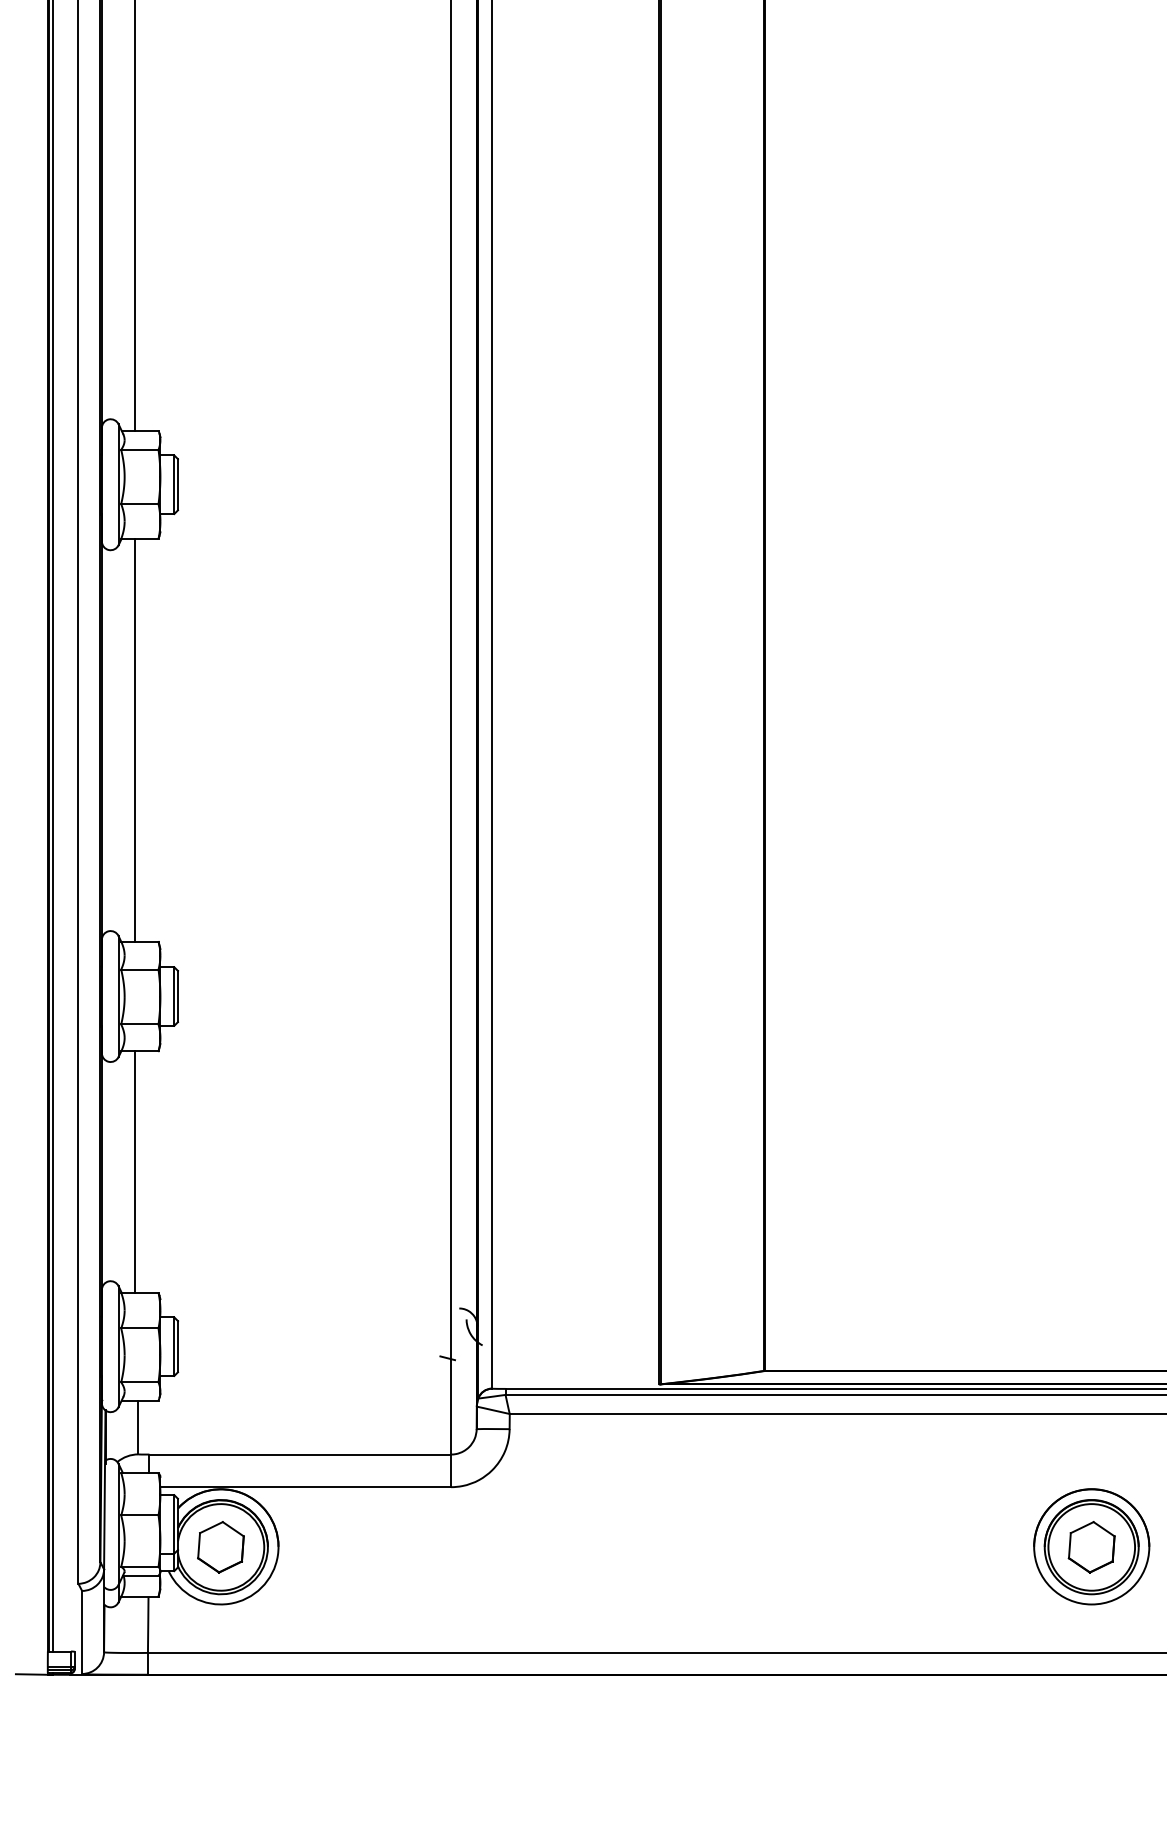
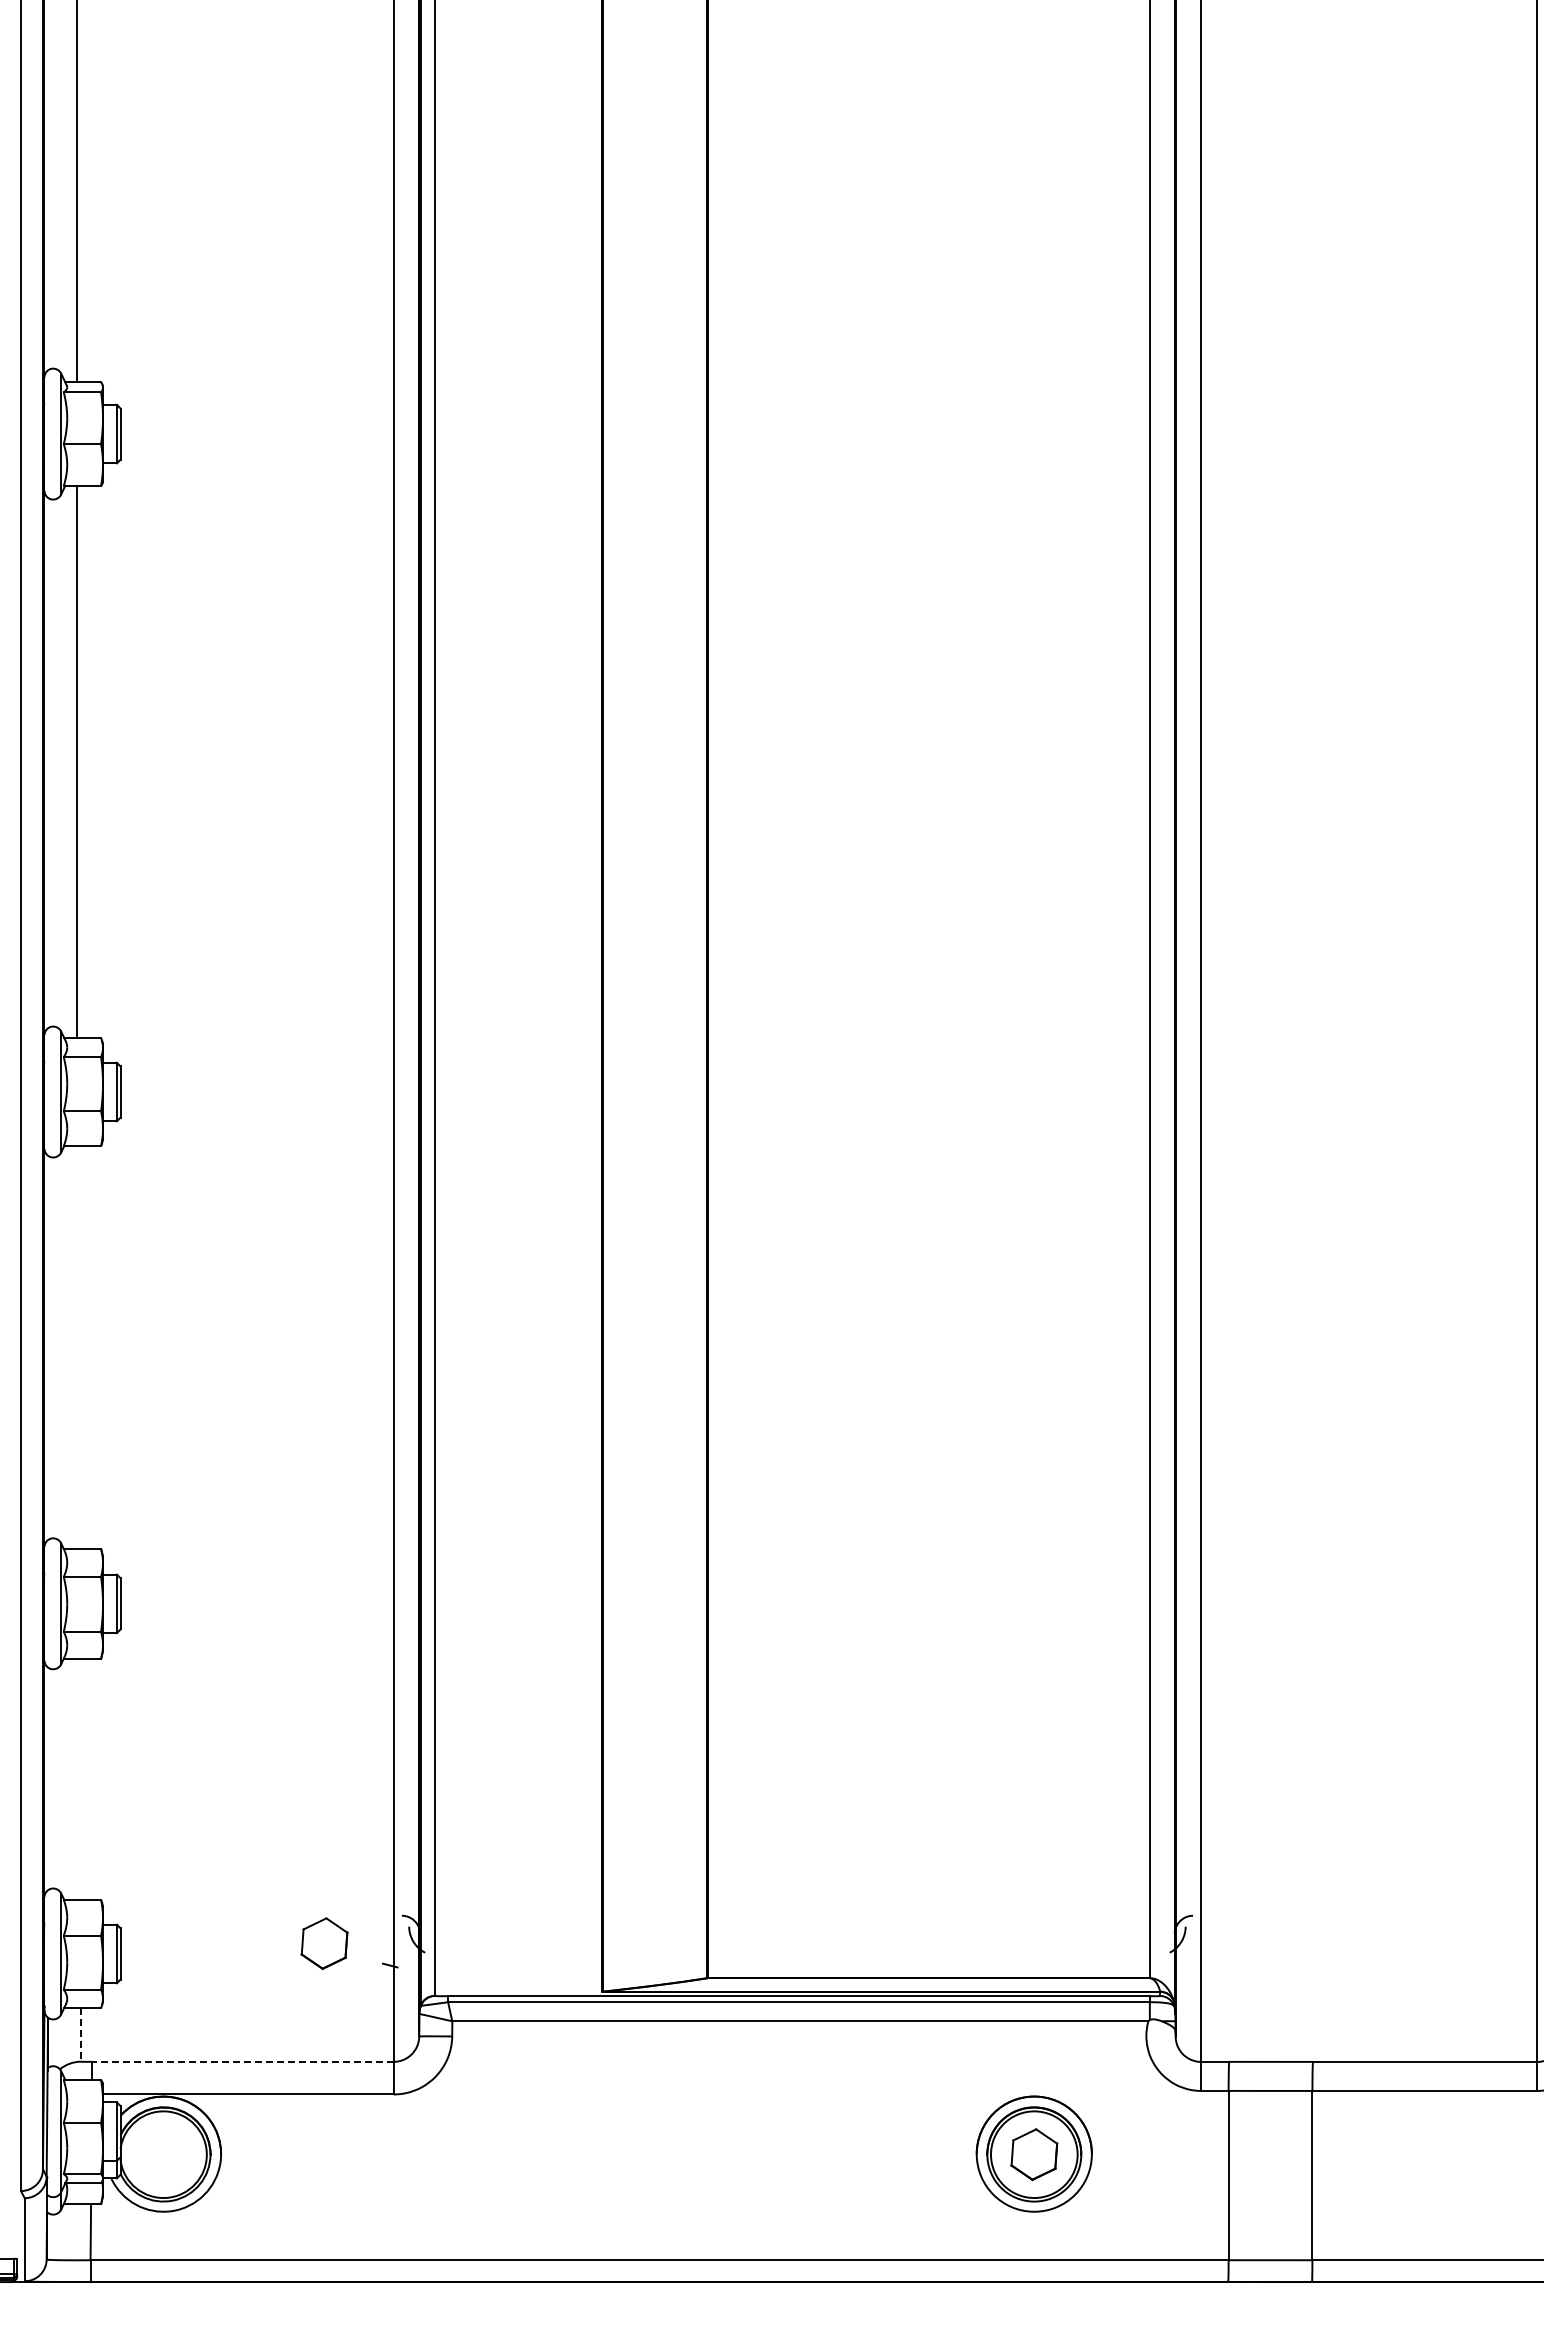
line: (134, 740) -> (77, 1347), removed
line: (134, 1171) -> (77, 1778), removed
line: (138, 1427) -> (81, 2034), solid -> dashed
line: (299, 1454) -> (242, 2061), solid -> dashed
part: (220, 1547) -> (324, 1943), moved

